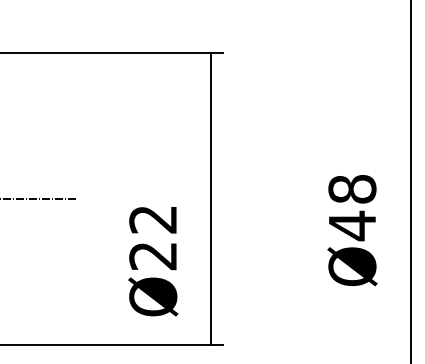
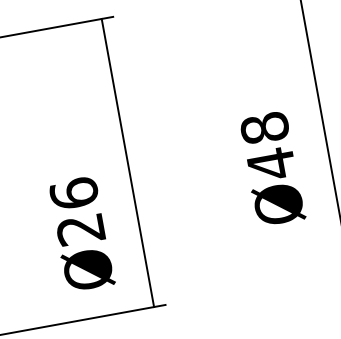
text: (153, 218) -> (74, 192), Ø22 -> Ø26

